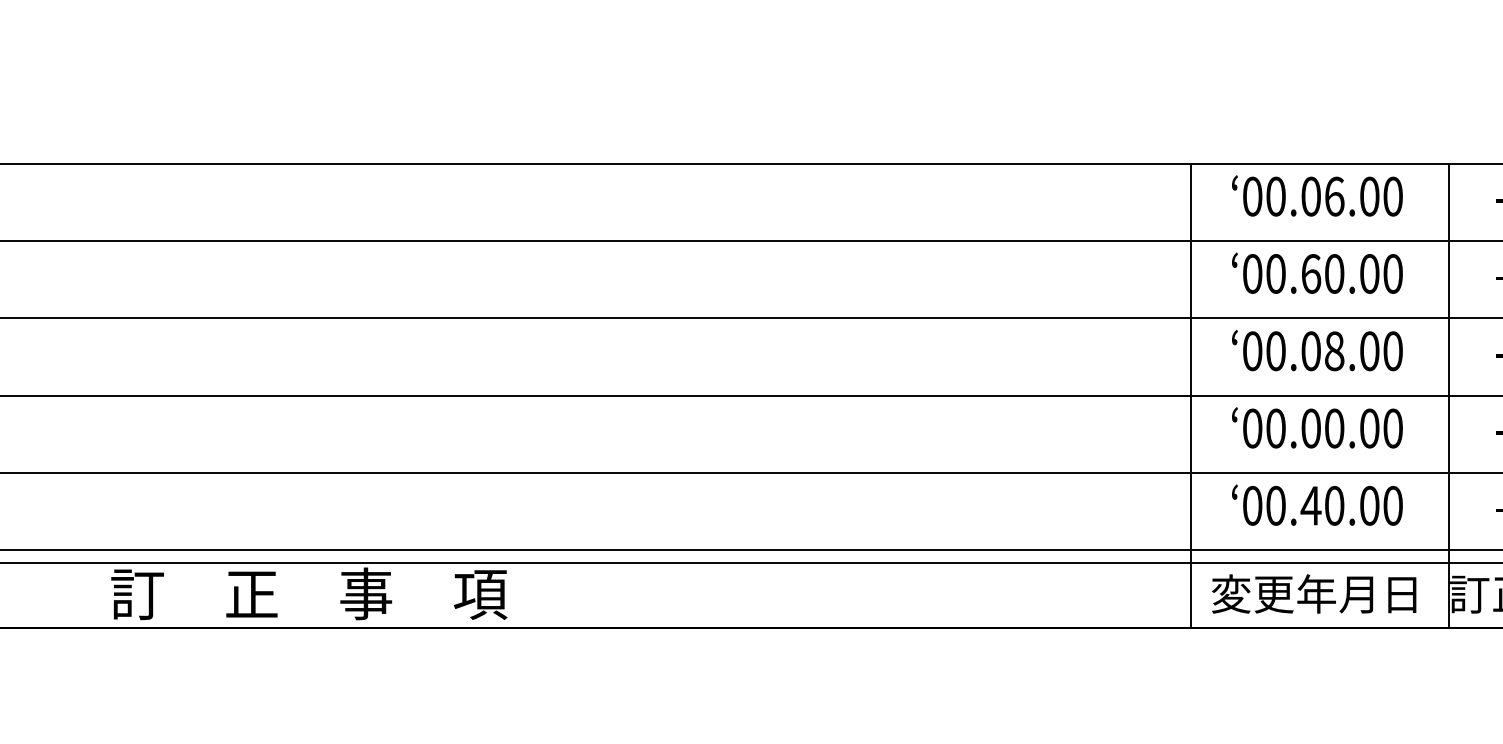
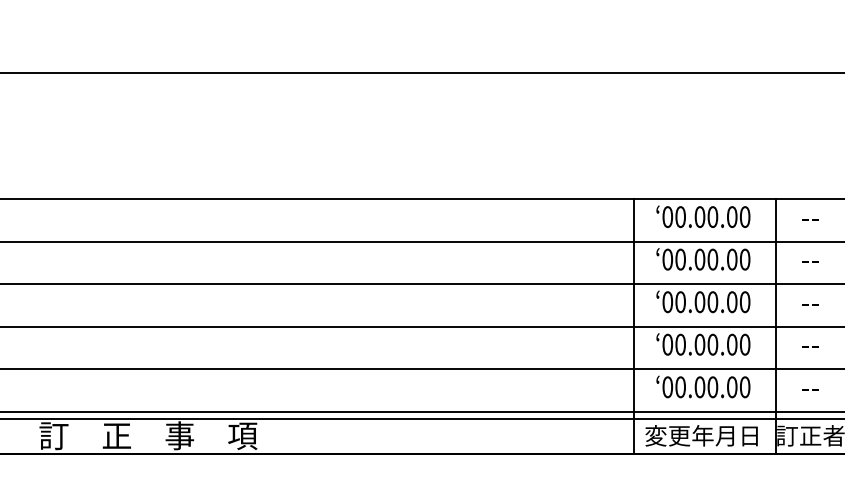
text: (1333, 195) -> (712, 216), 00.06.00 -> 00.00.00
text: (1310, 273) -> (699, 259), 00.60.00 -> 00.00.00
text: (1333, 351) -> (712, 302), 00.08.00 -> 00.00.00
text: (1310, 506) -> (699, 387), 00.40.00 -> 00.00.00

